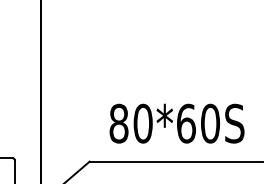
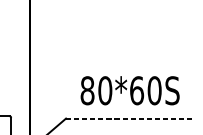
line: (176, 161) -> (129, 118), solid -> dashed

